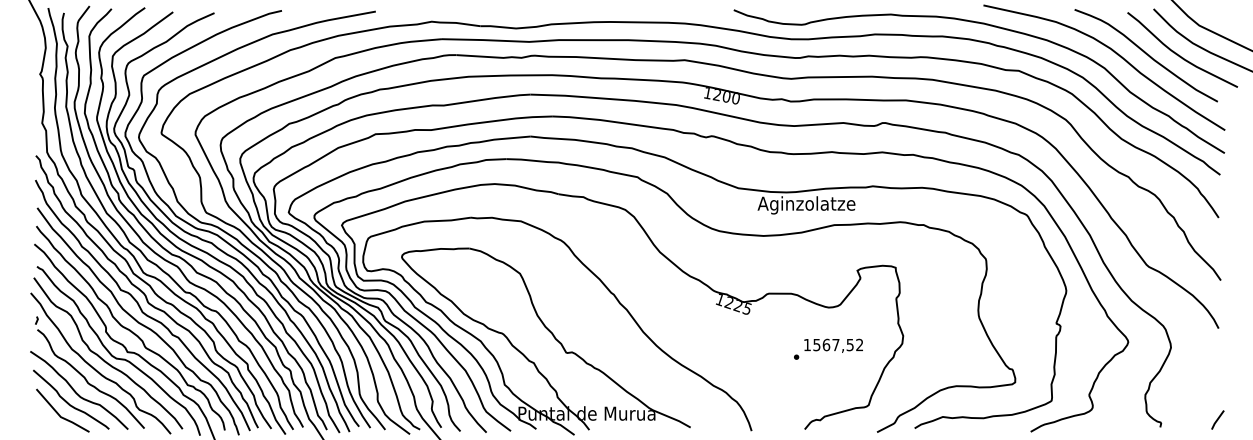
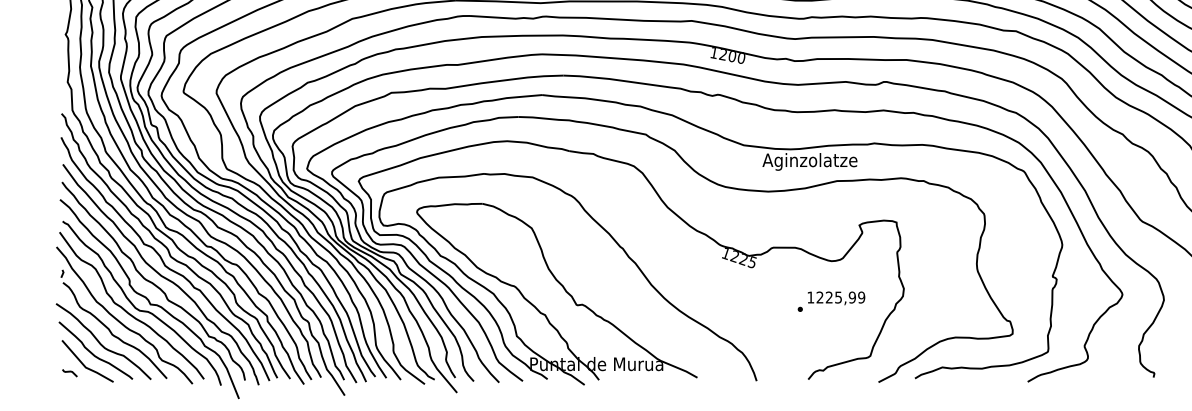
text: (838, 344) -> (841, 297), 1567,52 -> 1225,99
curve: (44, 422) -> (69, 372), added

